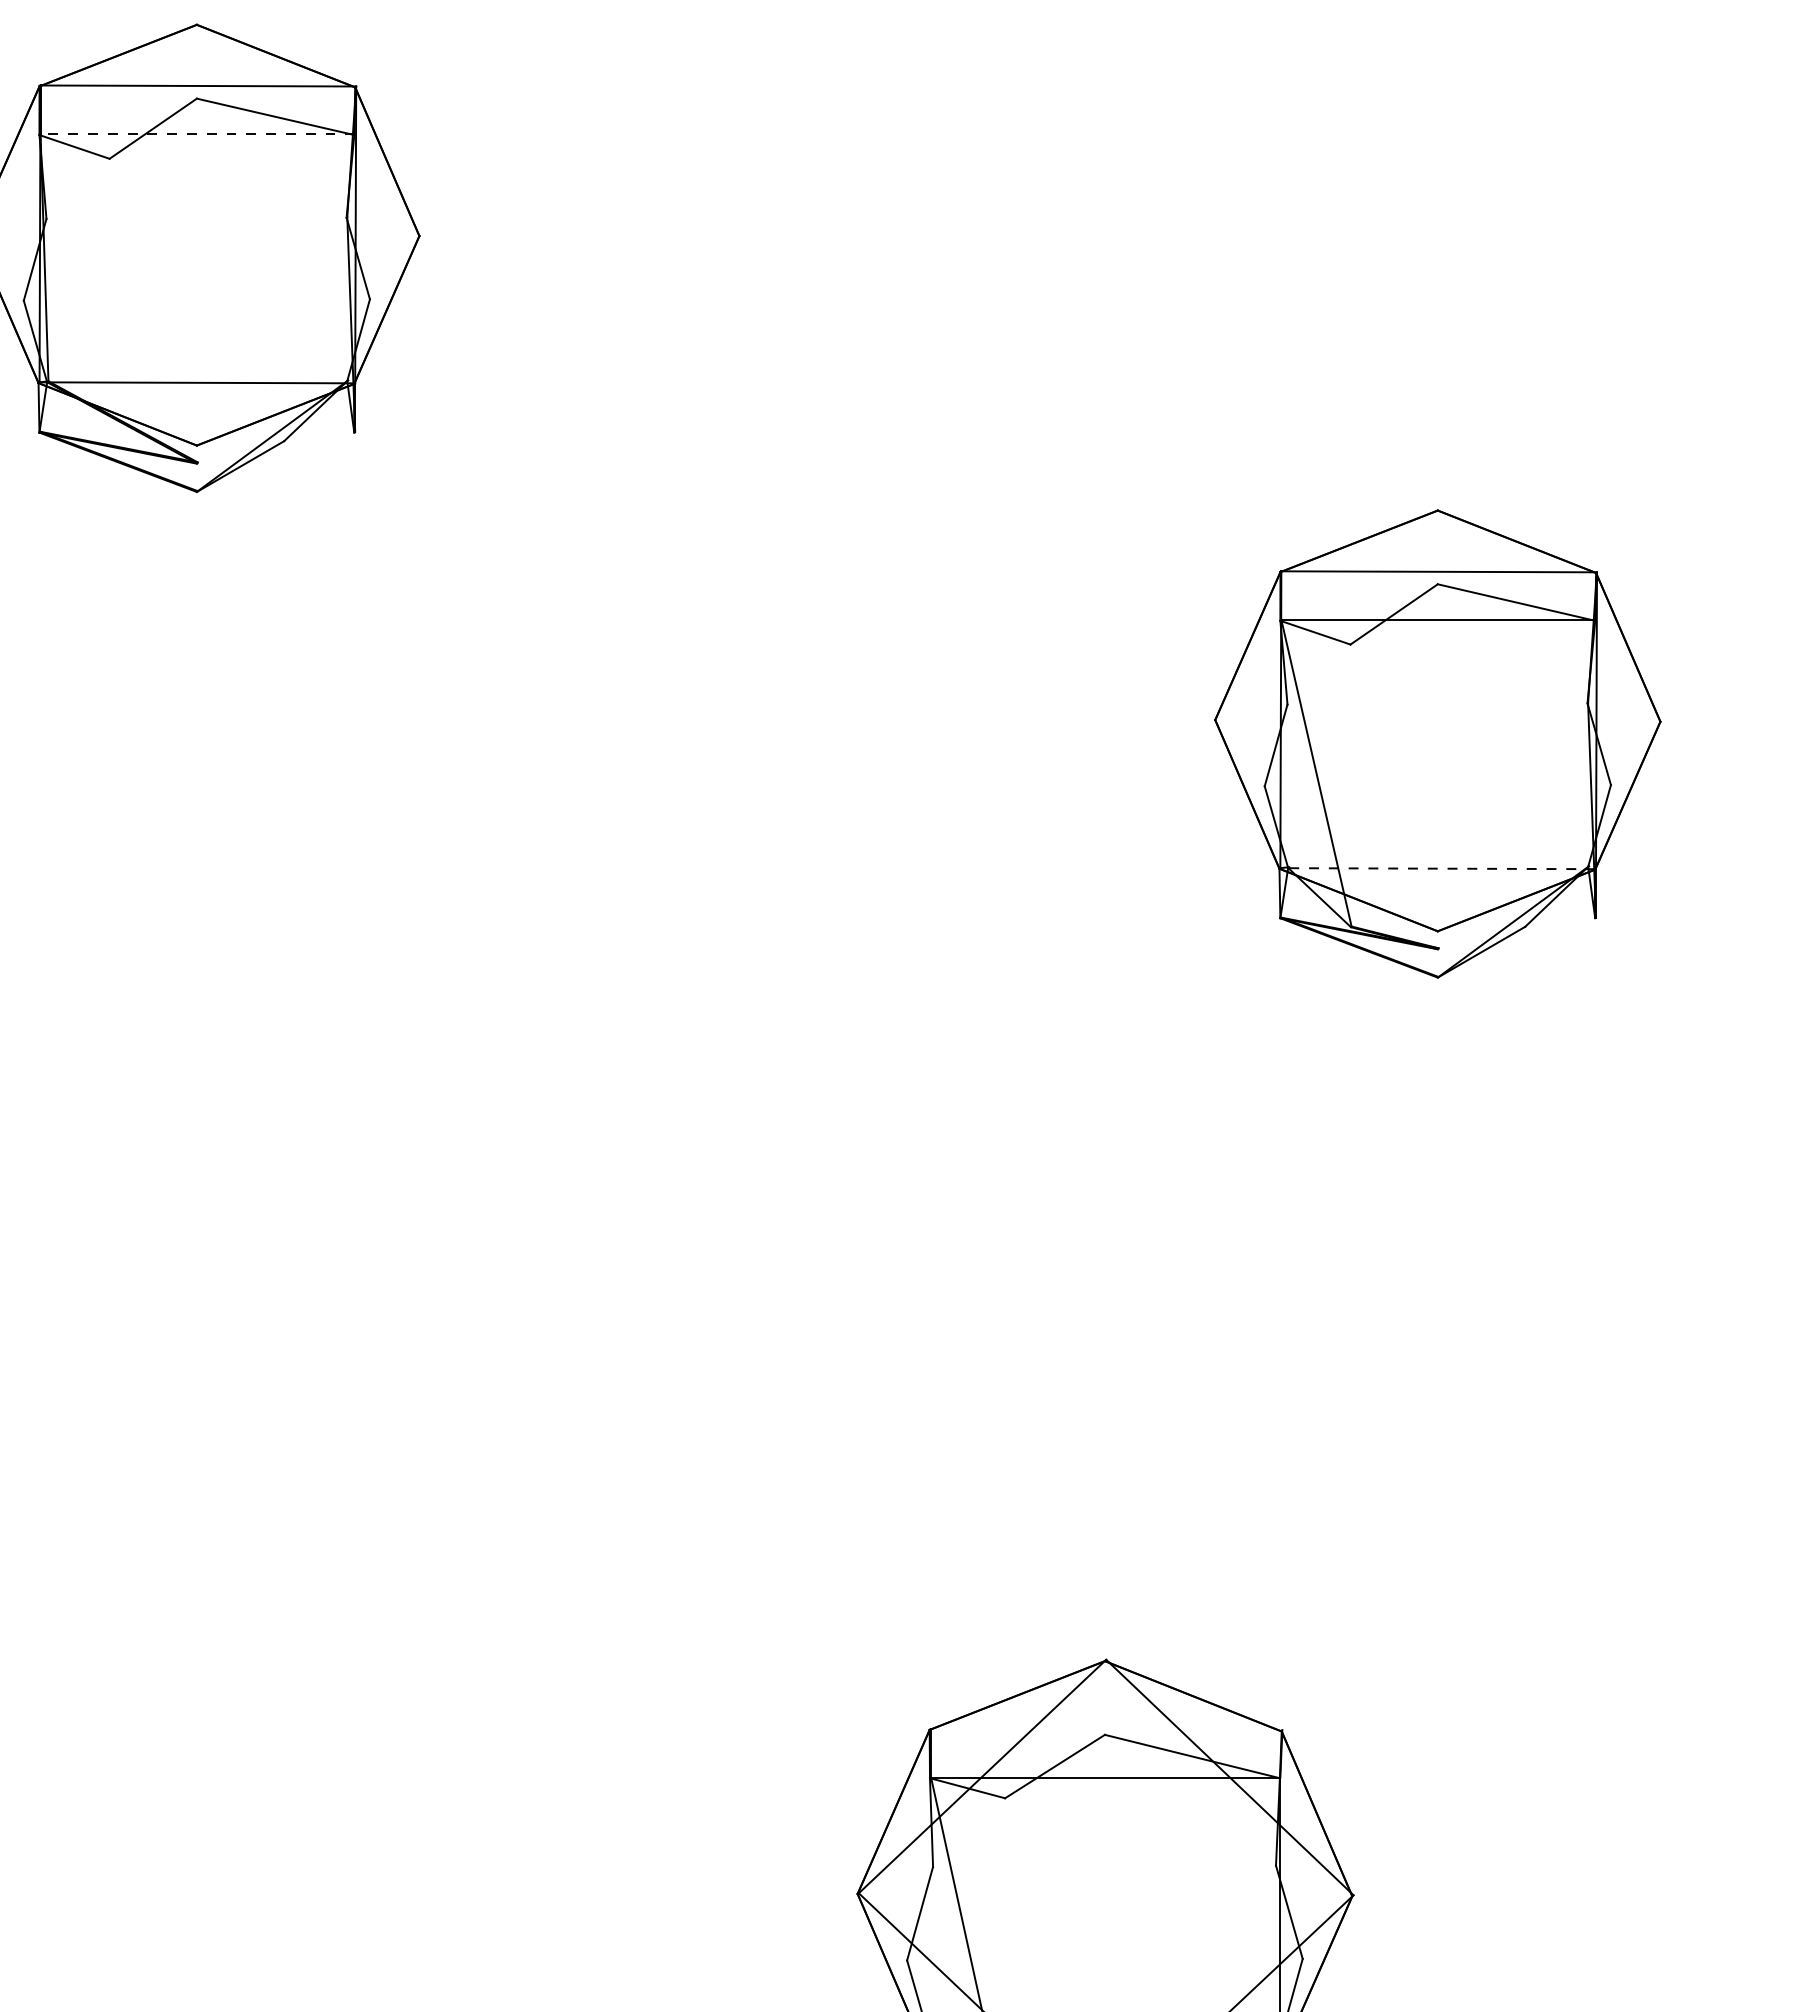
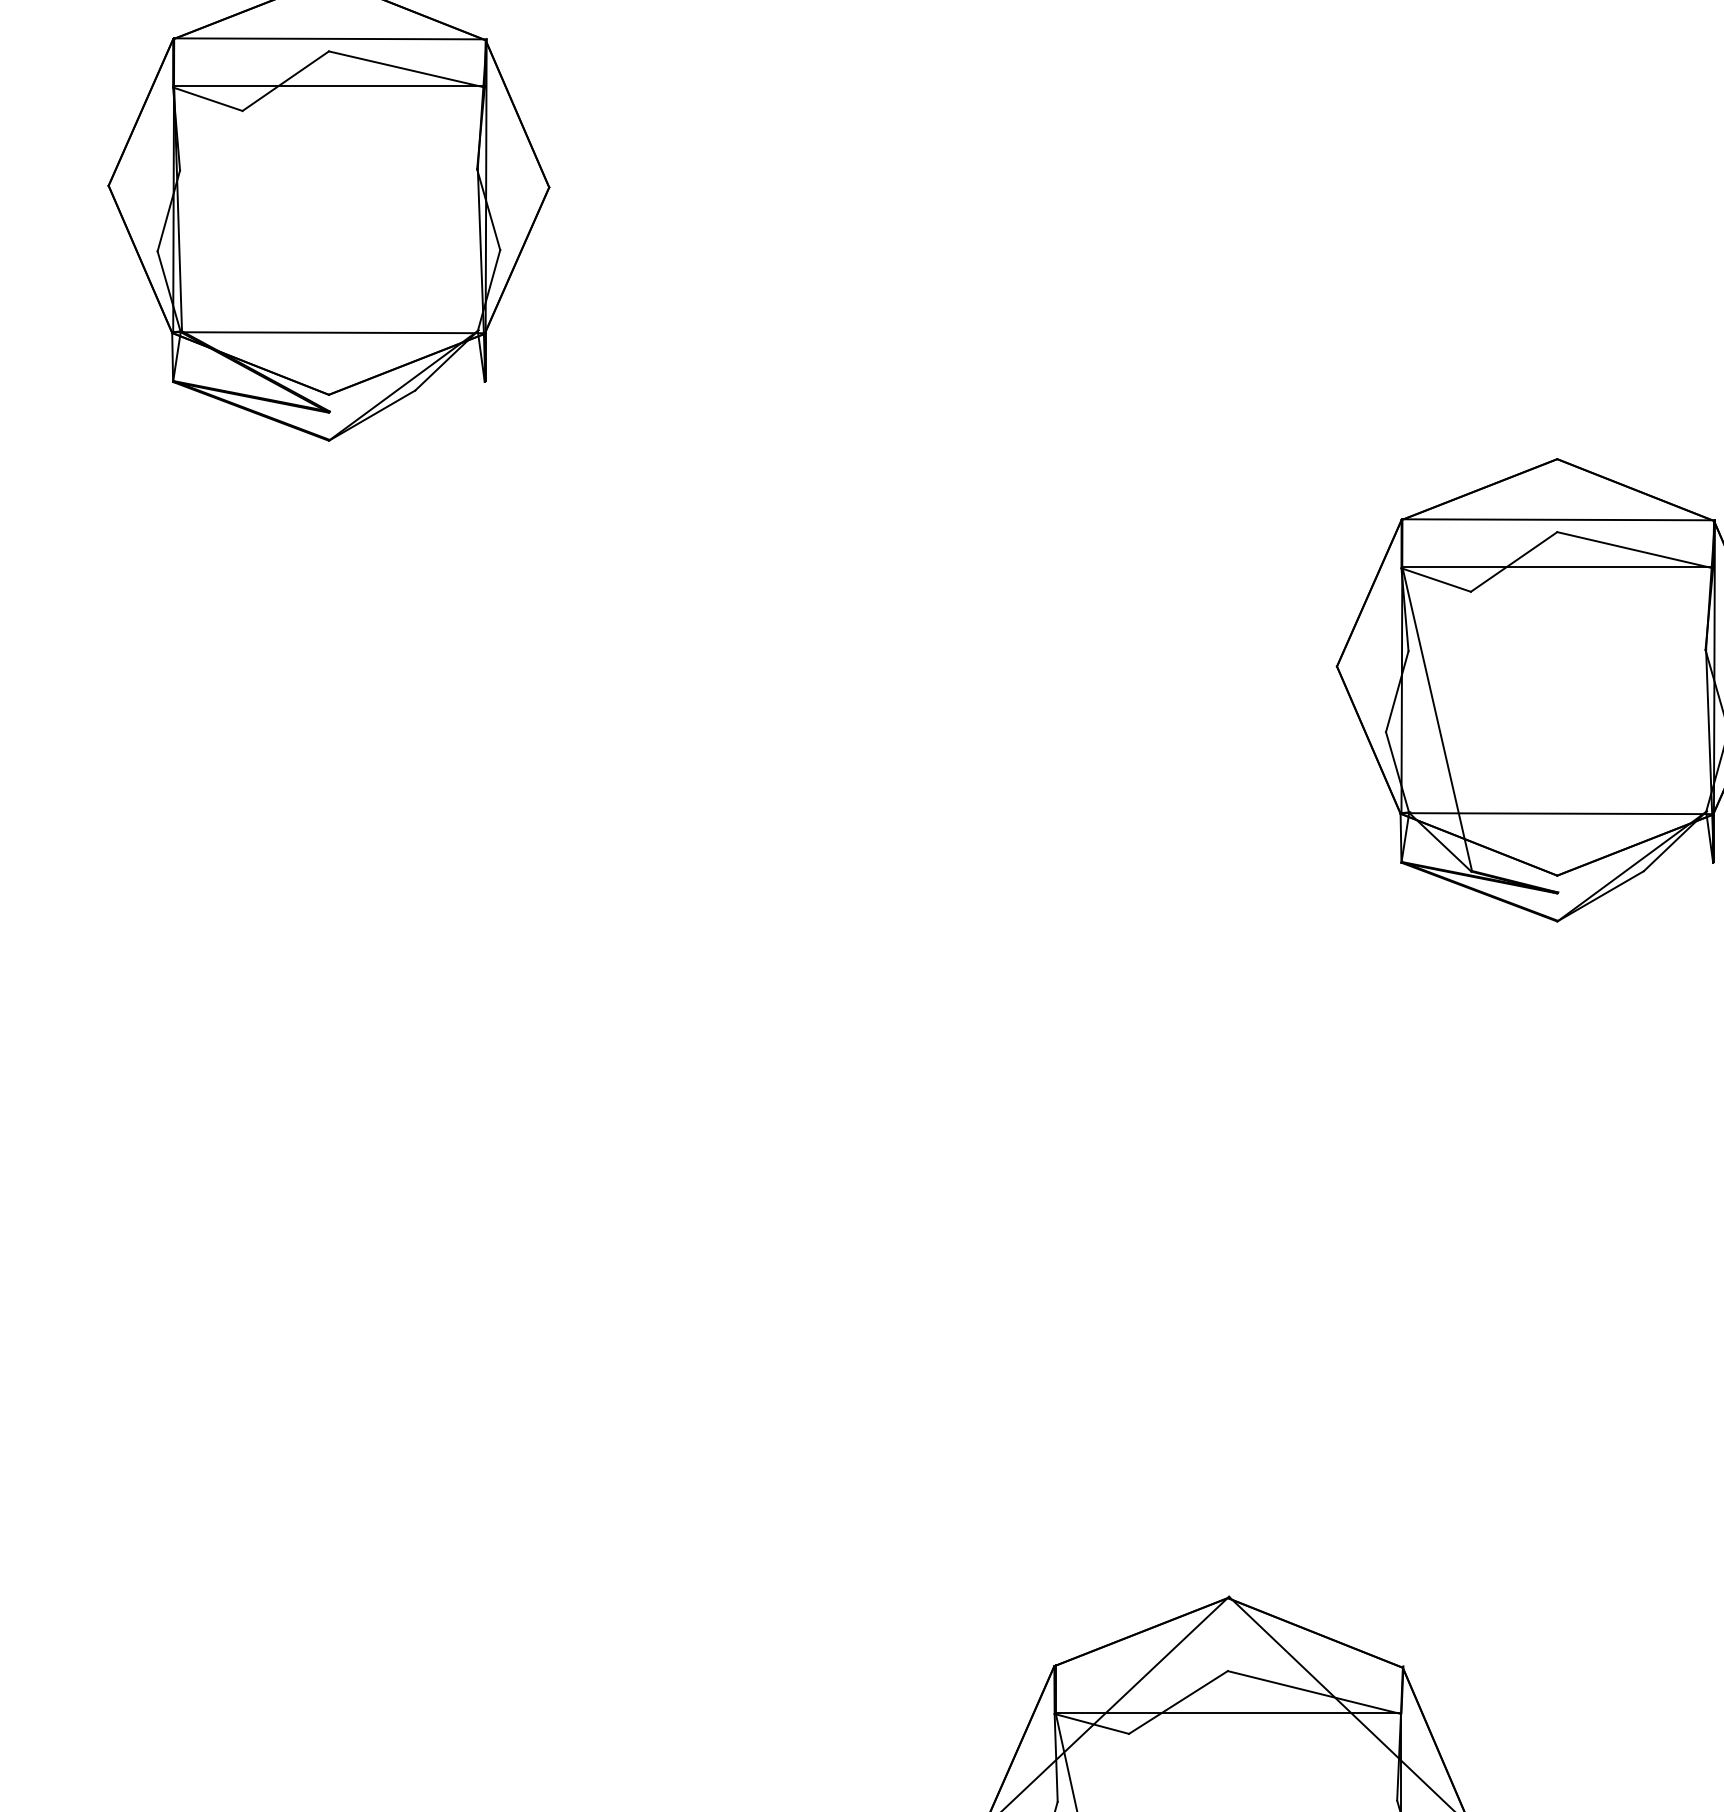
line: (197, 133) -> (329, 85), dashed -> solid
line: (1438, 868) -> (1558, 813), dashed -> solid

